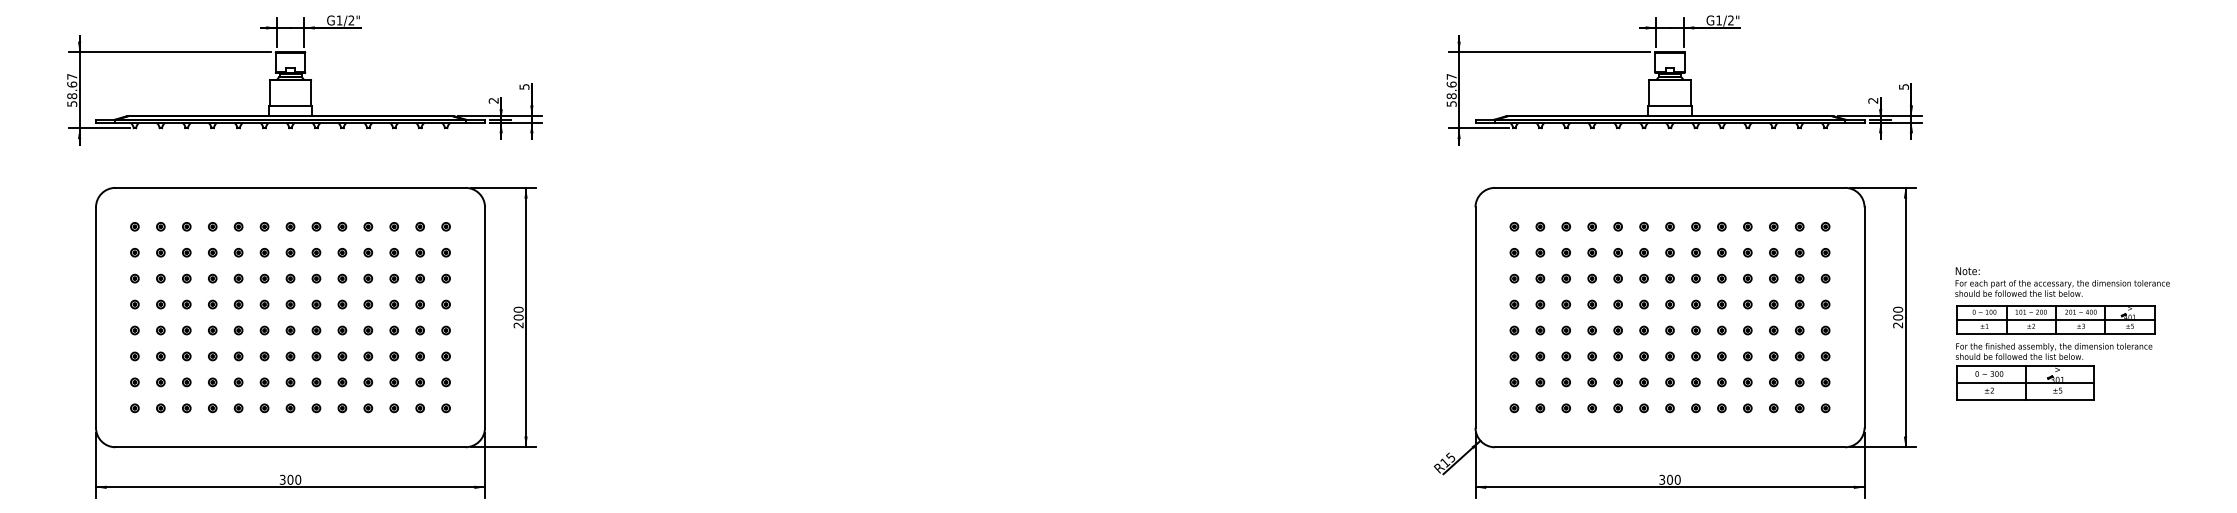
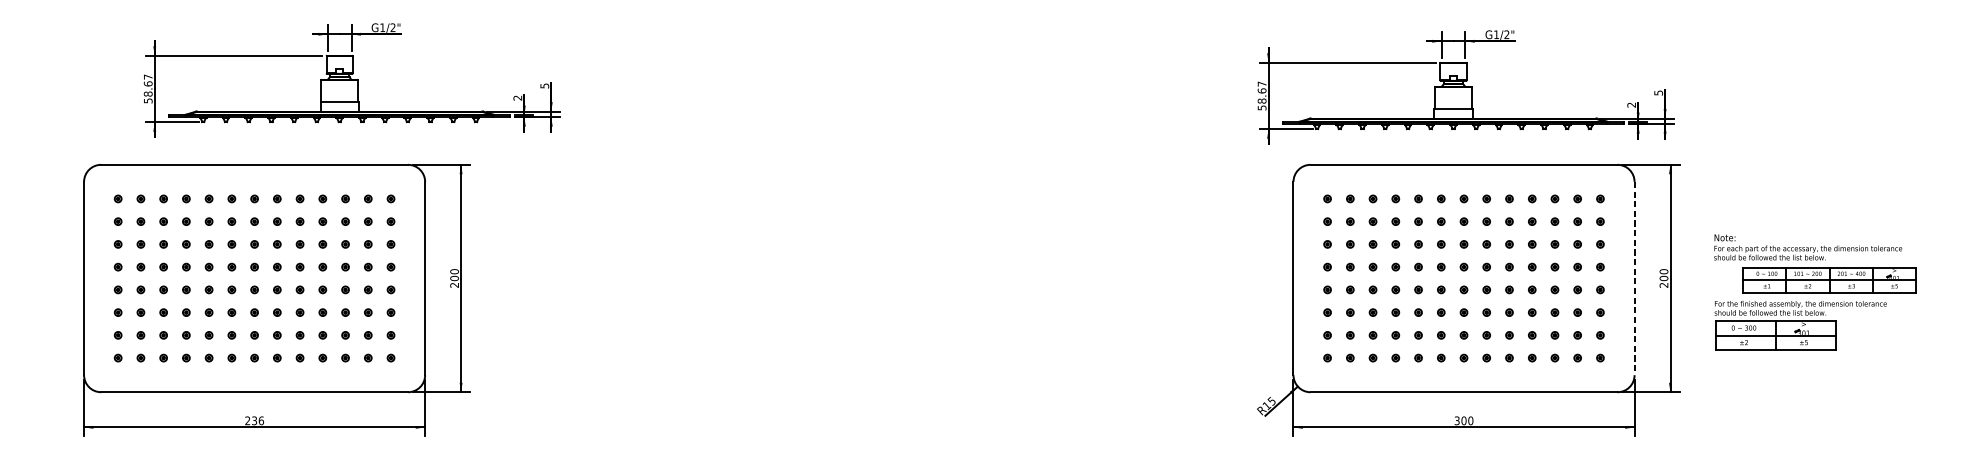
part: (304, 80) -> (351, 80), moved
part: (1684, 80) -> (1466, 87), moved
line: (1864, 318) -> (1634, 279), solid -> dashed
part: (2055, 319) -> (1829, 280), moved
text: (290, 479) -> (254, 420), 300 -> 236

